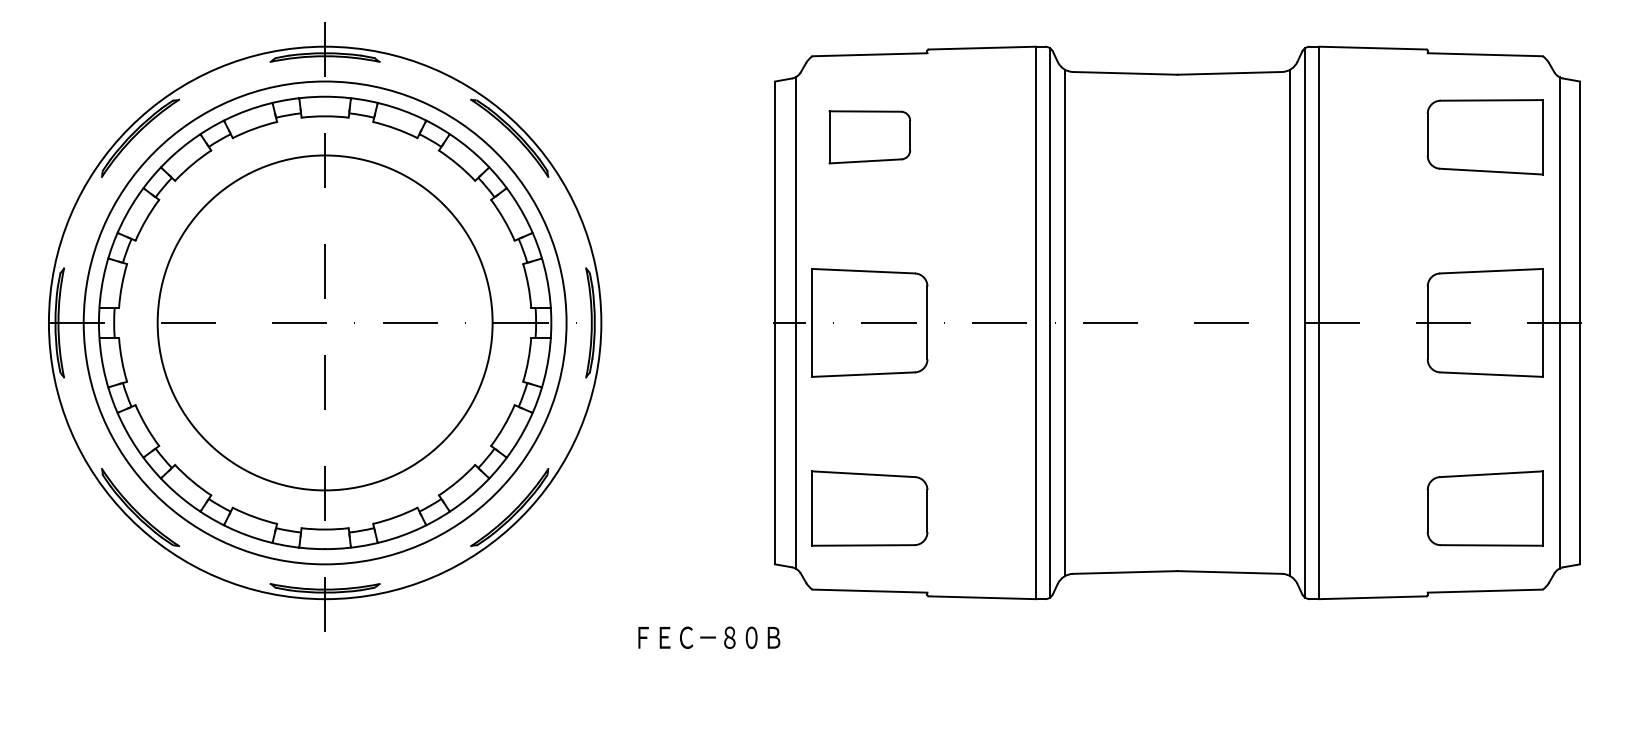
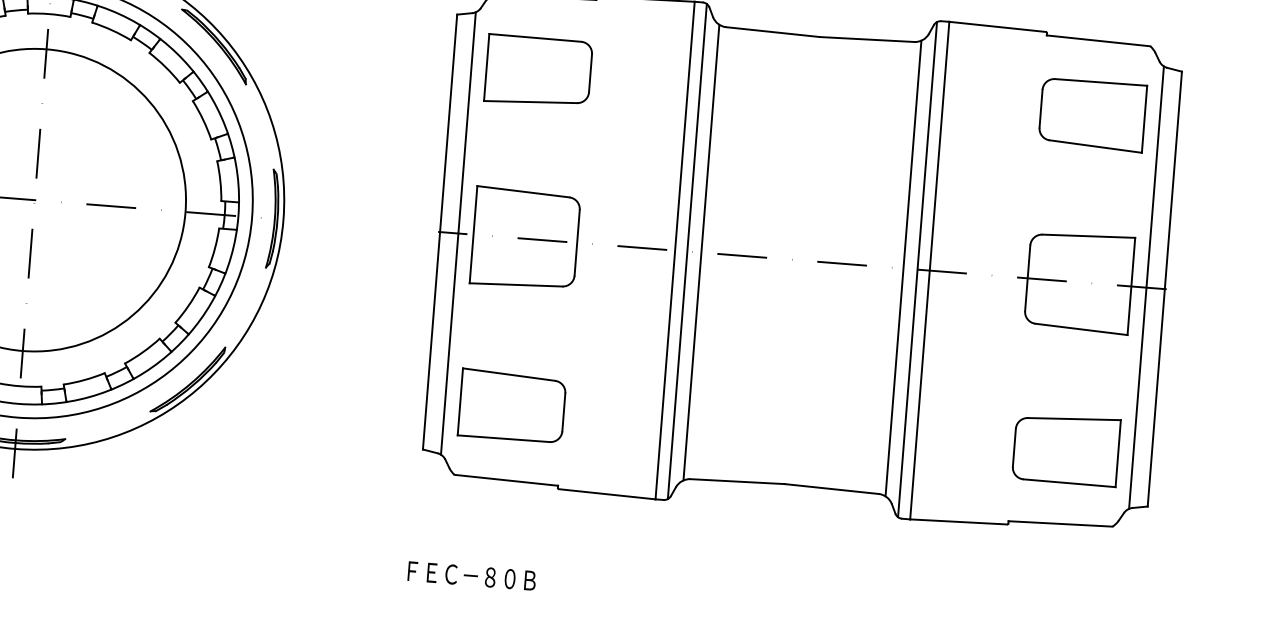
part: (869, 137) -> (538, 71), size x1.43
text: (709, 637) -> (472, 575), moved

